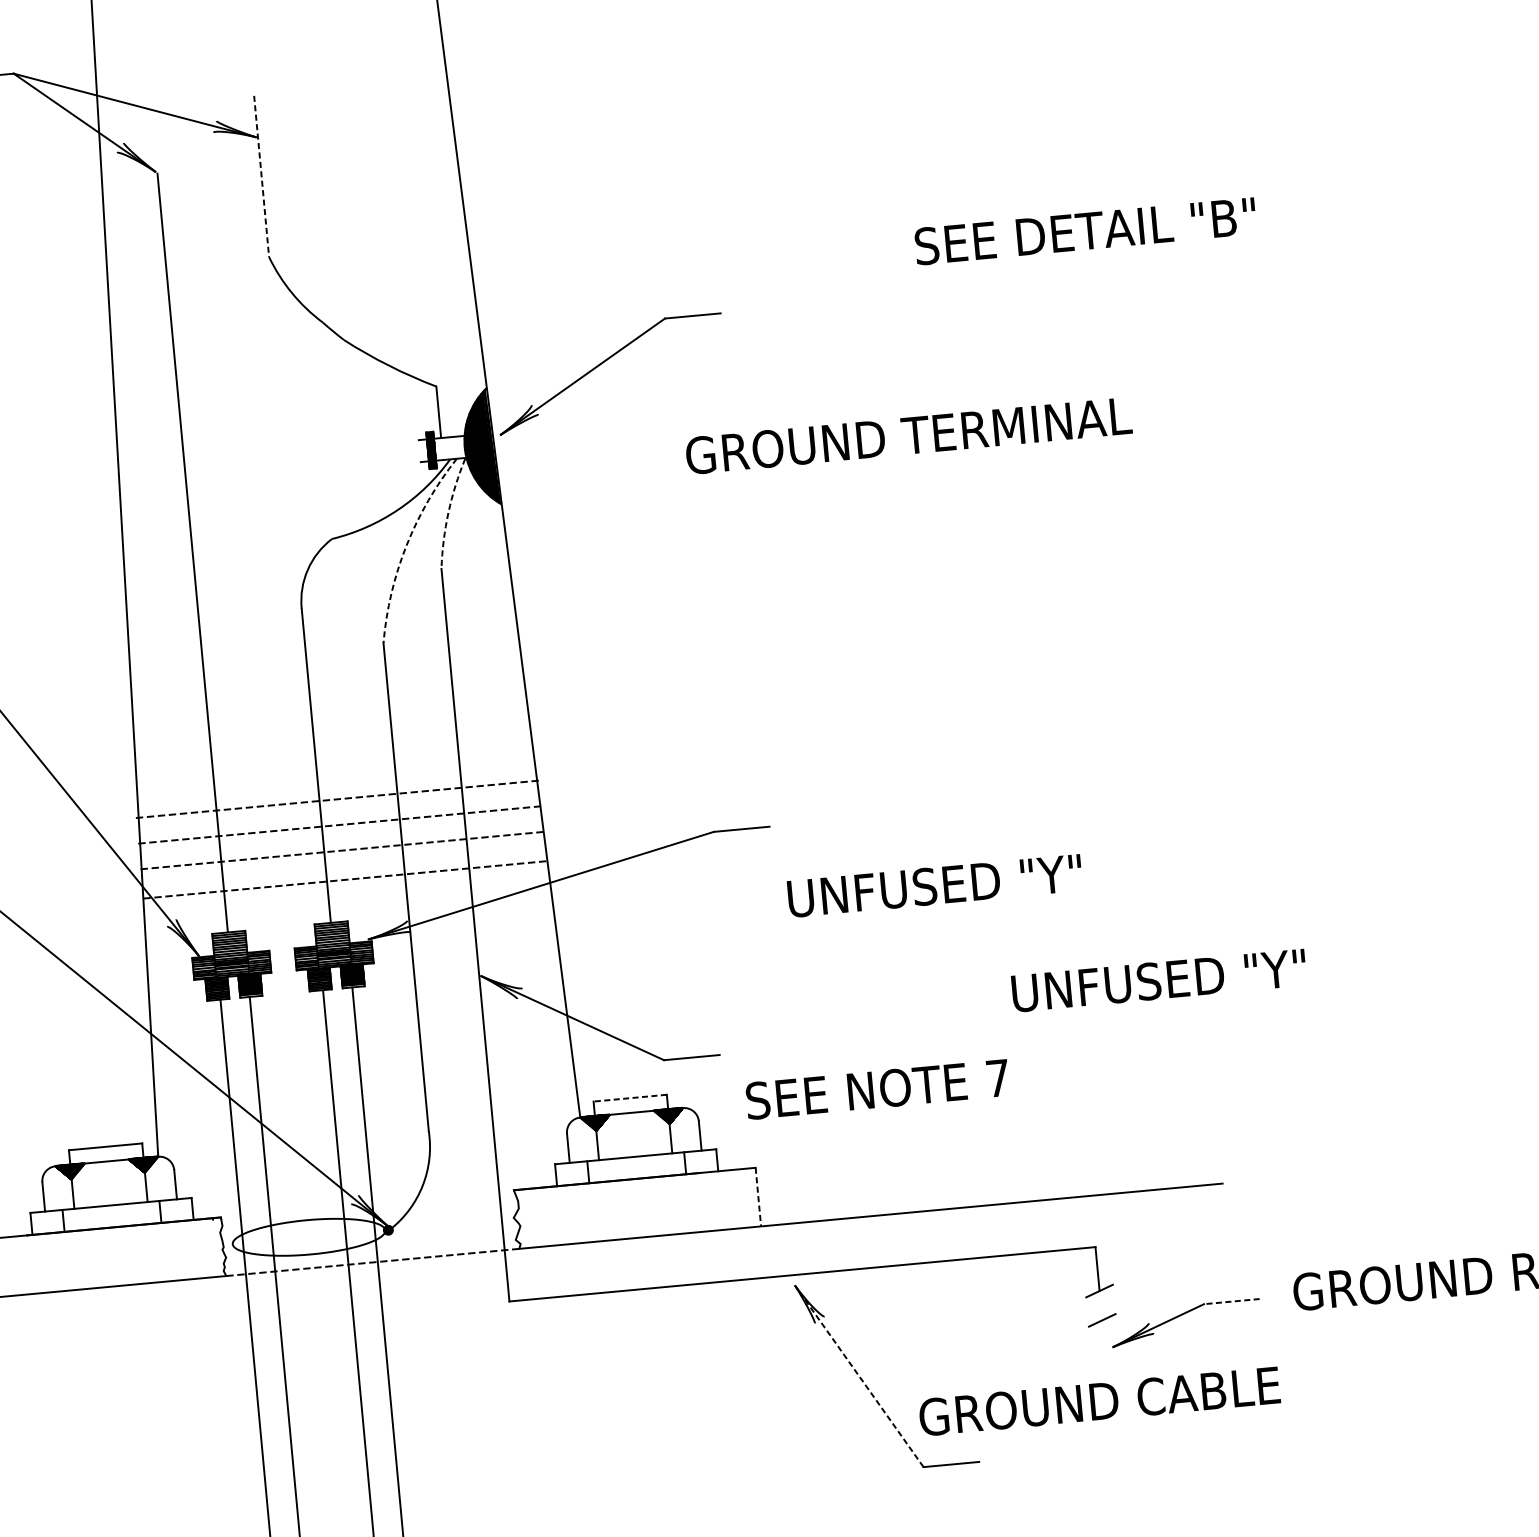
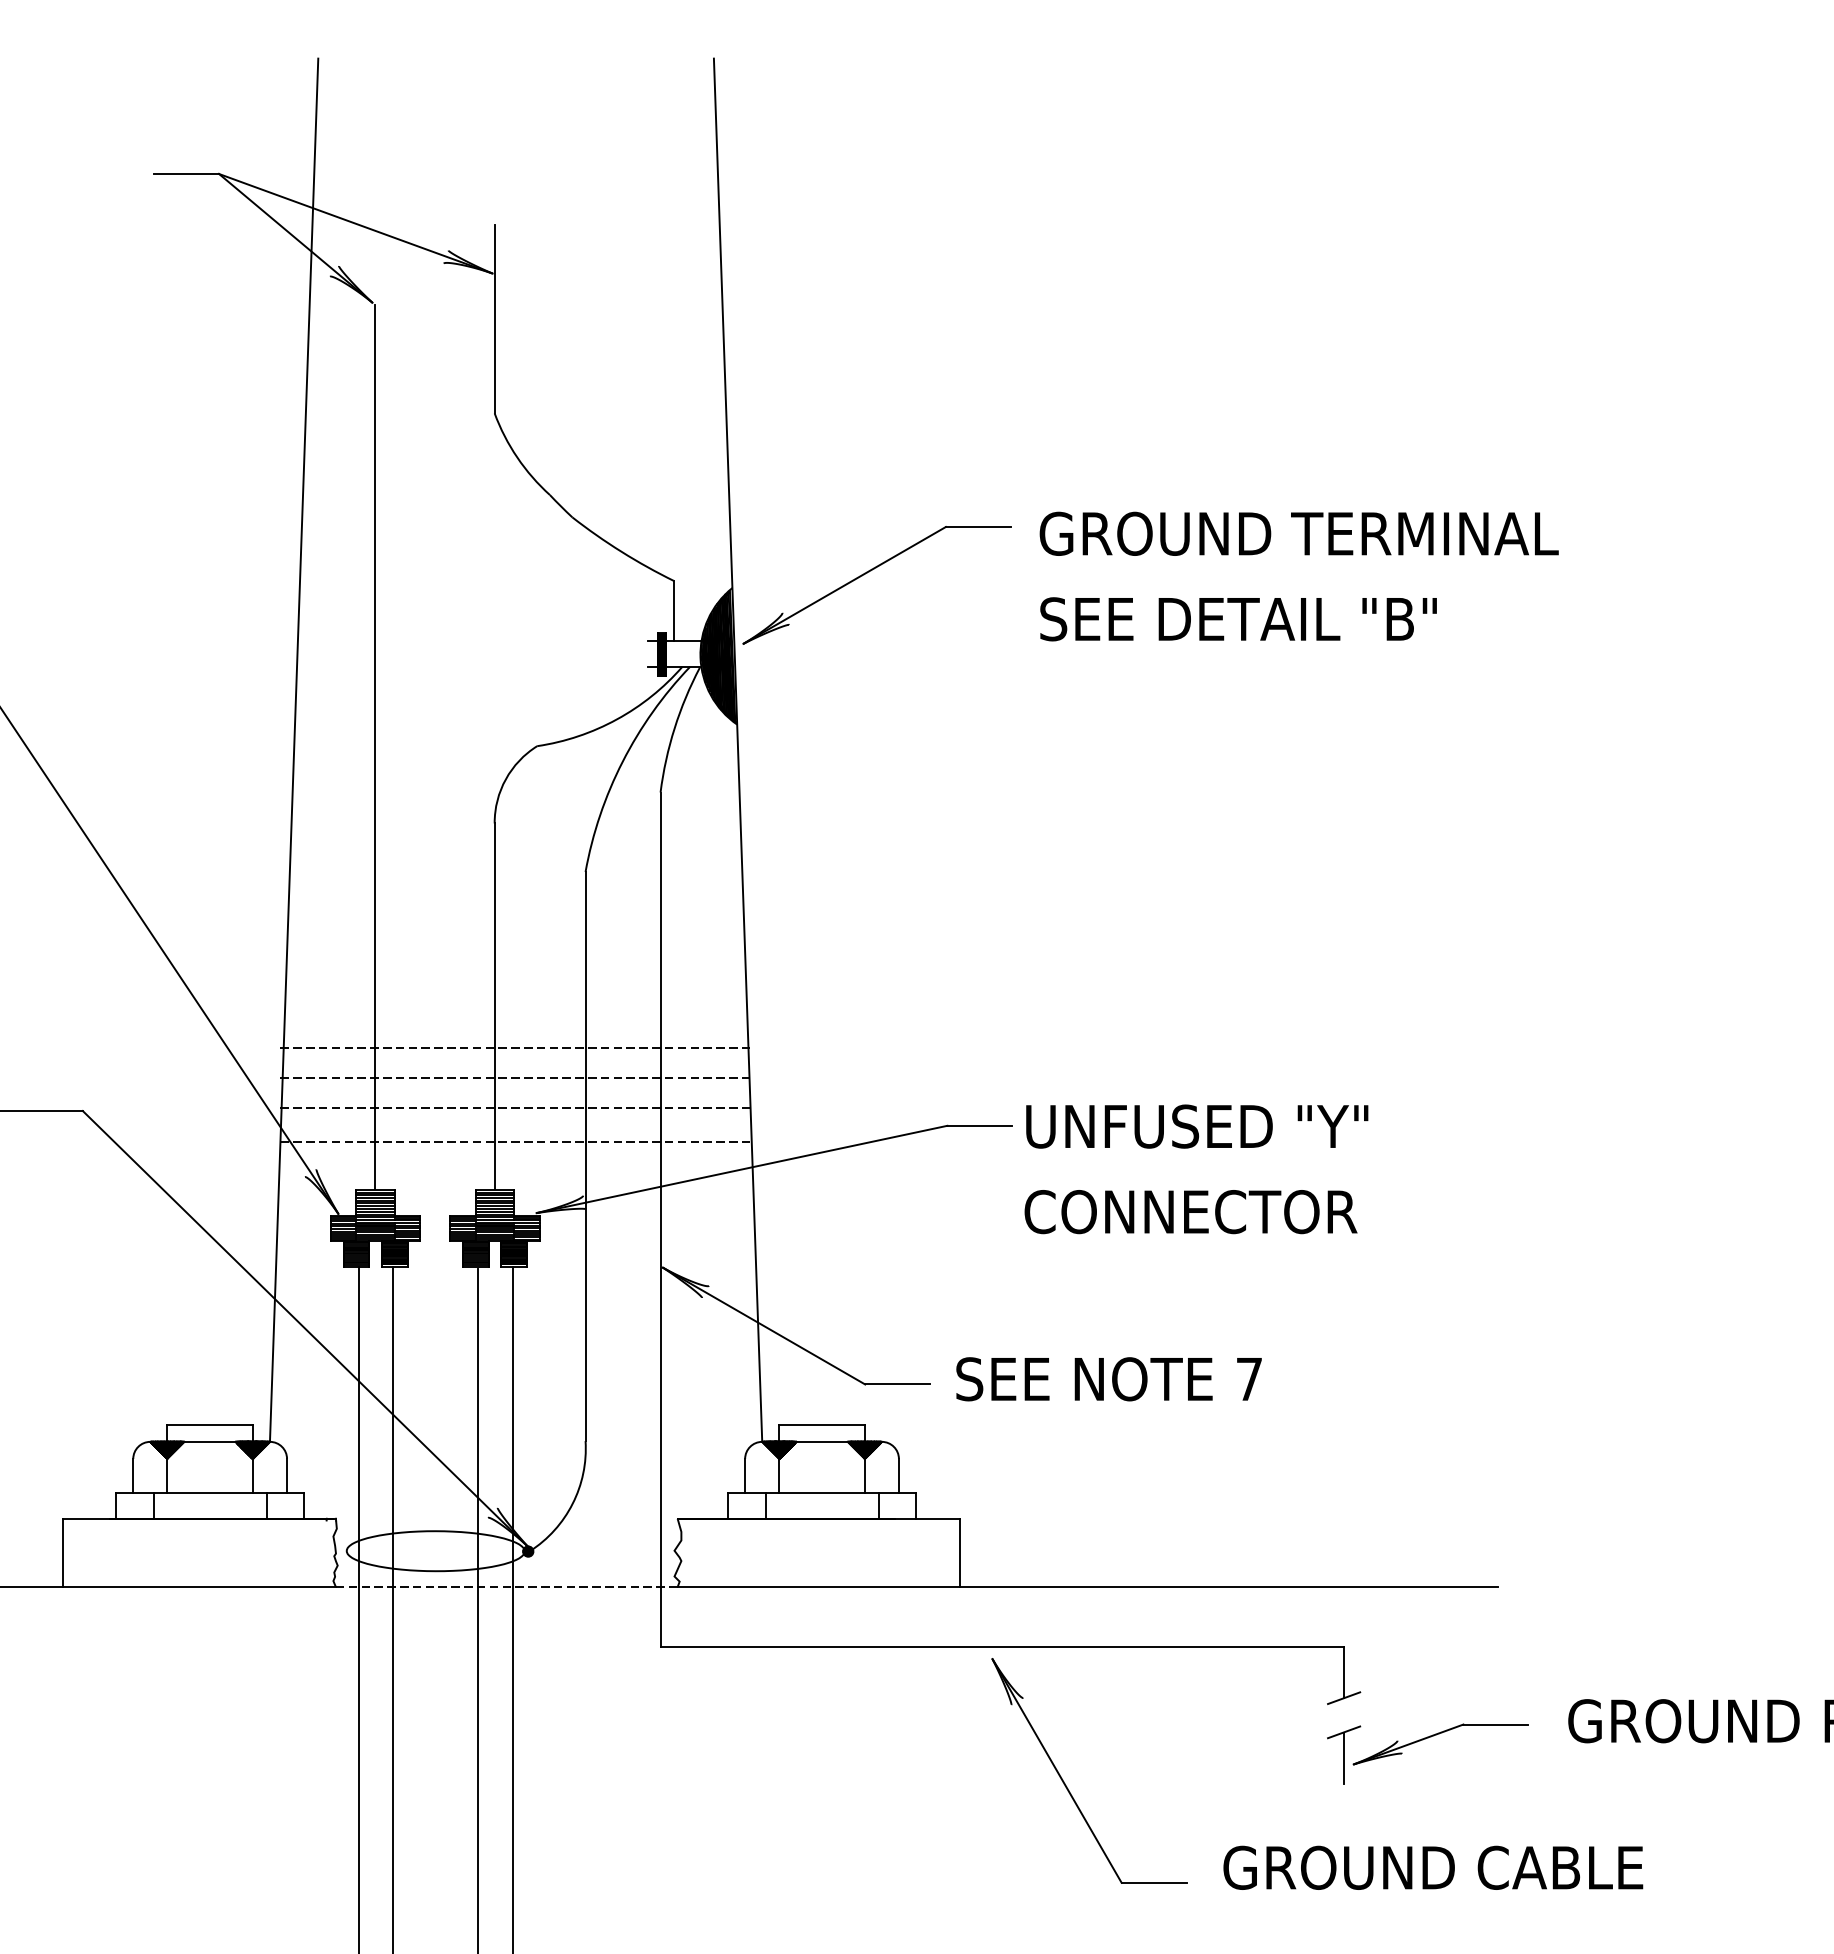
line: (261, 176) -> (494, 319), dashed -> solid
text: (1085, 231) -> (1238, 619), moved
text: (908, 435) -> (1298, 533), moved
arc: (448, 512) -> (674, 728), dashed -> solid
arc: (406, 545) -> (622, 761), dashed -> solid
text: (934, 886) -> (1196, 1212), UNFUSED "Y" -> CONNECTOR
text: (1159, 980) -> (1197, 1126), moved
text: (877, 1089) -> (1108, 1379), moved
line: (630, 1097) -> (822, 1424), dashed -> solid
line: (758, 1197) -> (959, 1553), dashed -> solid
line: (1231, 1301) -> (1495, 1724), dashed -> solid
line: (1103, 1342) -> (1343, 1758), added
line: (858, 1375) -> (1056, 1770), dashed -> solid
text: (1099, 1401) -> (1433, 1867), moved

